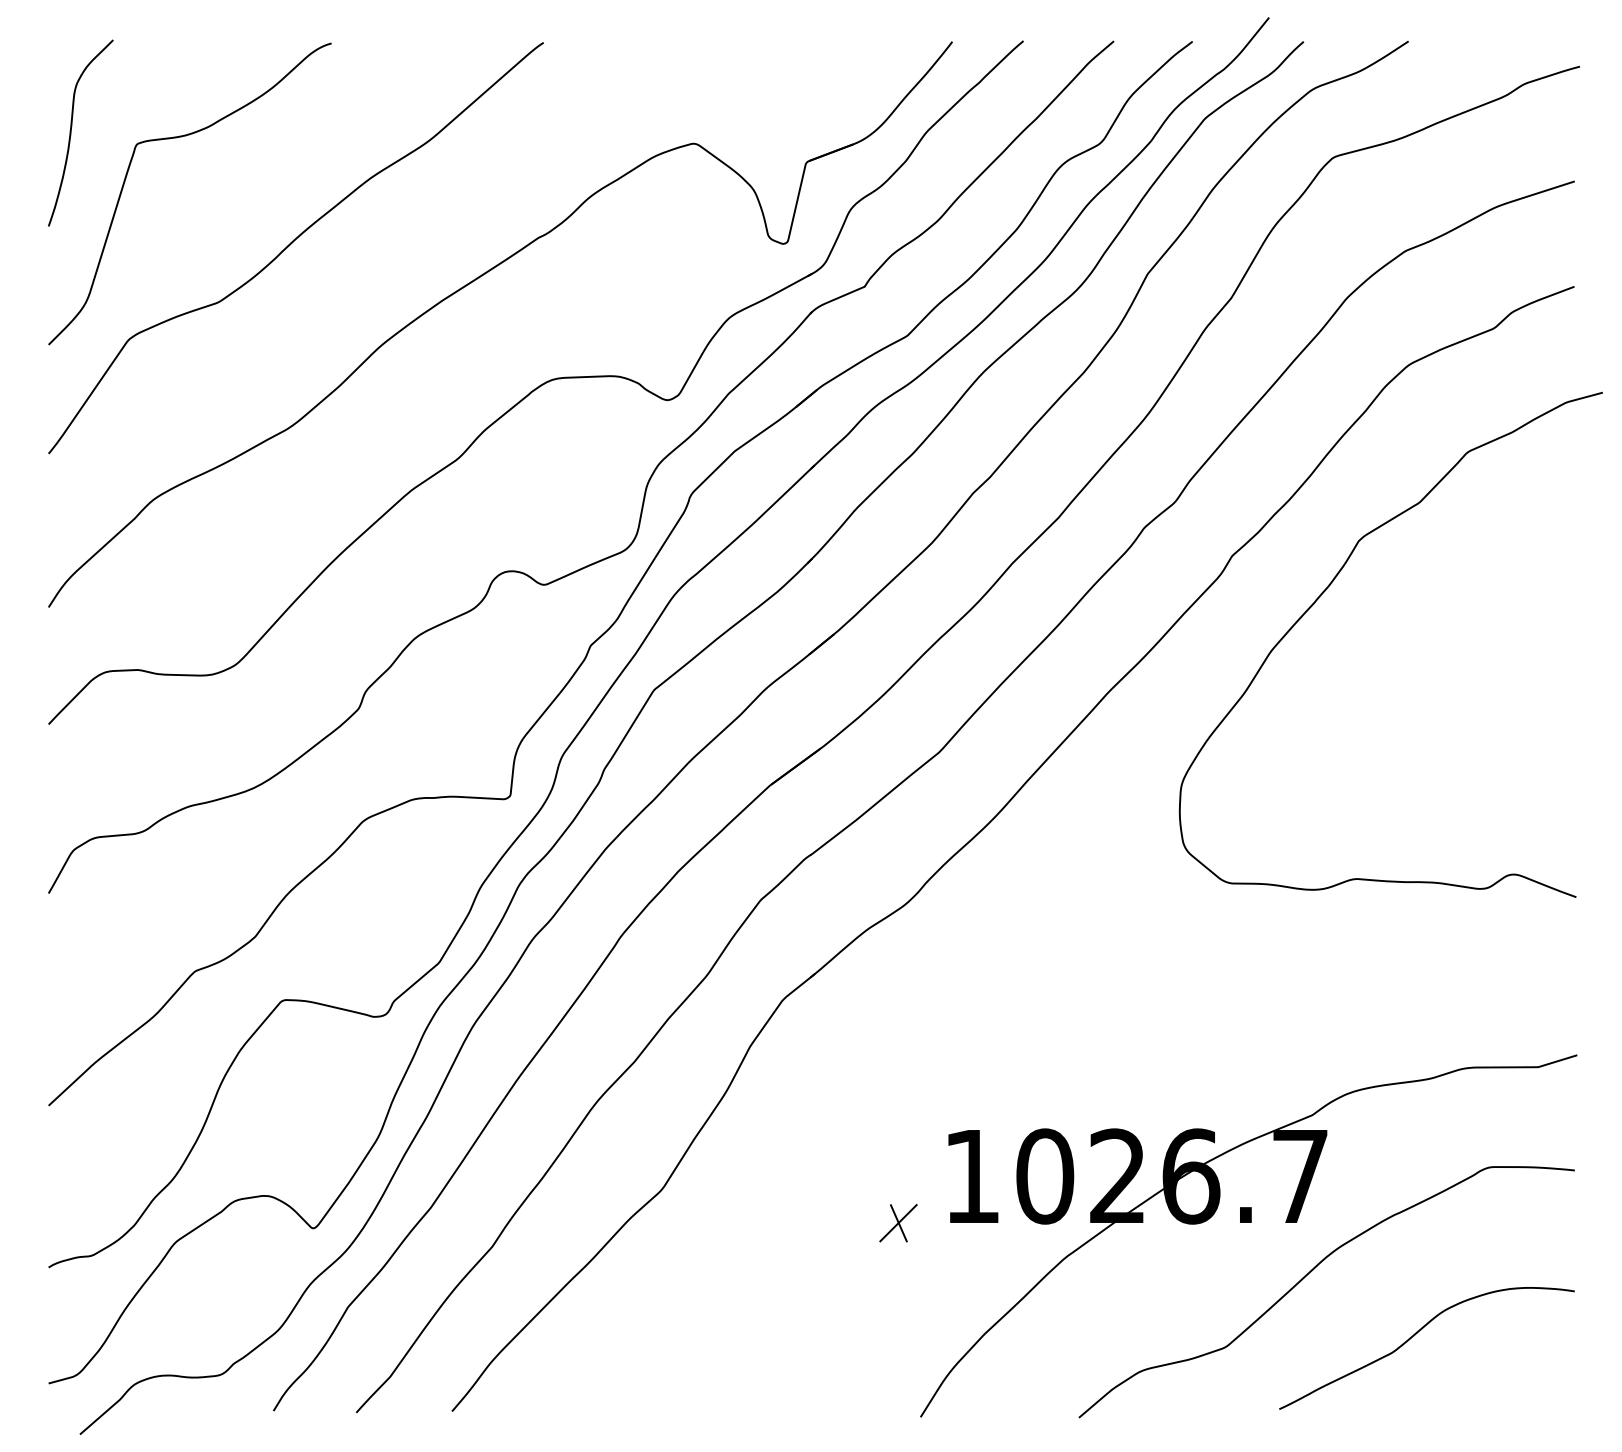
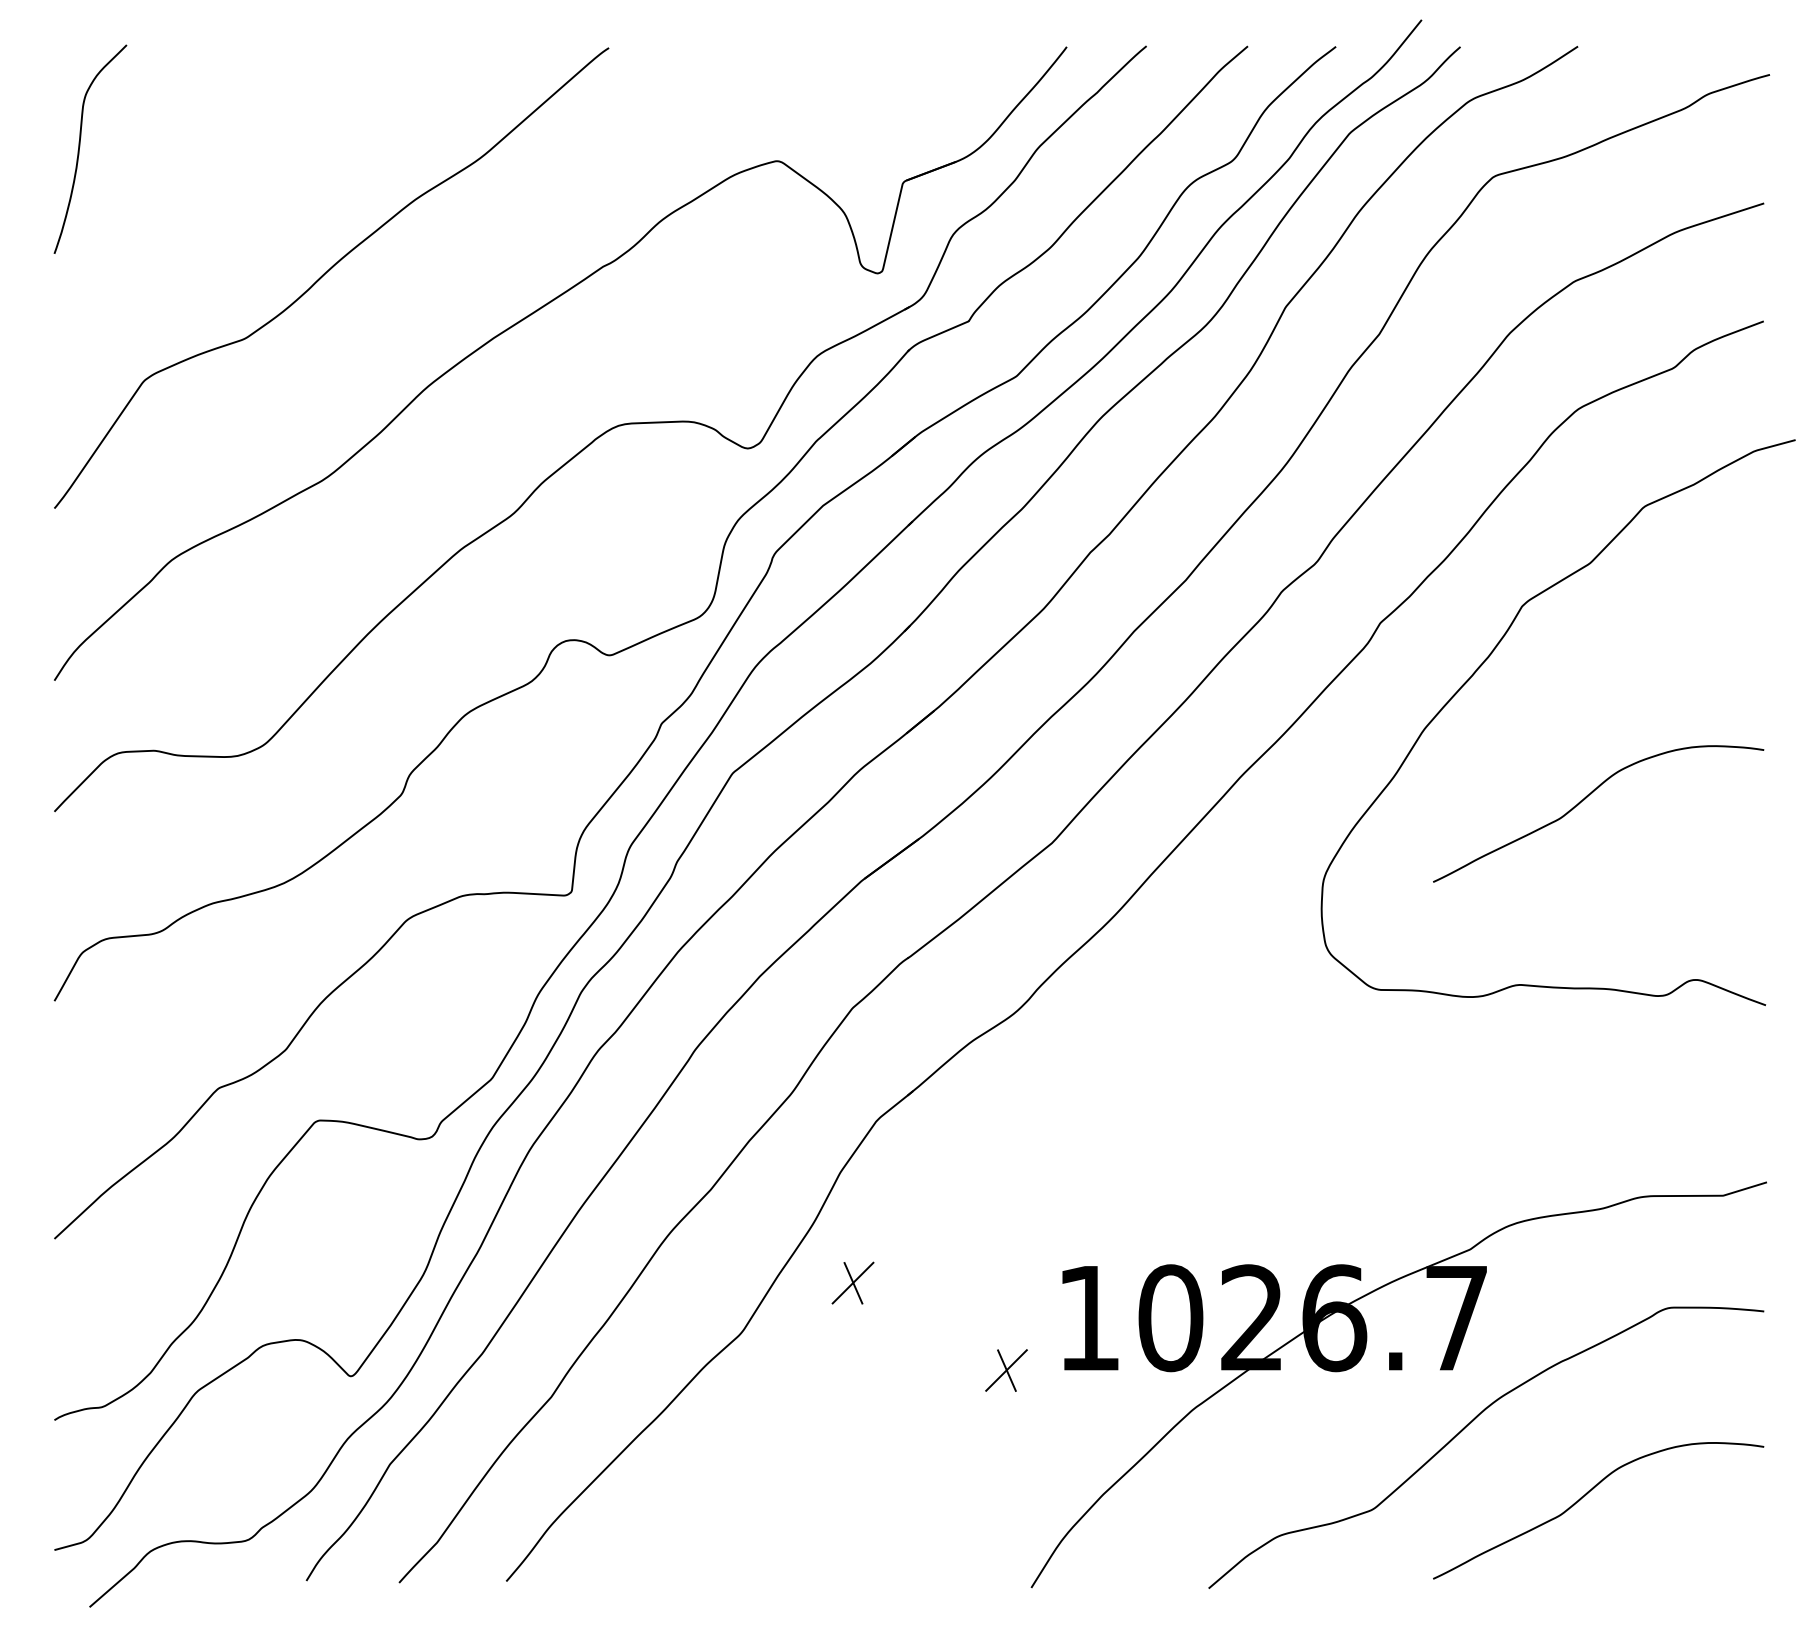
curve: (176, 138) -> (197, 155), removed
curve: (1414, 714) -> (1584, 800), added
part: (761, 1145) -> (853, 1283), added

